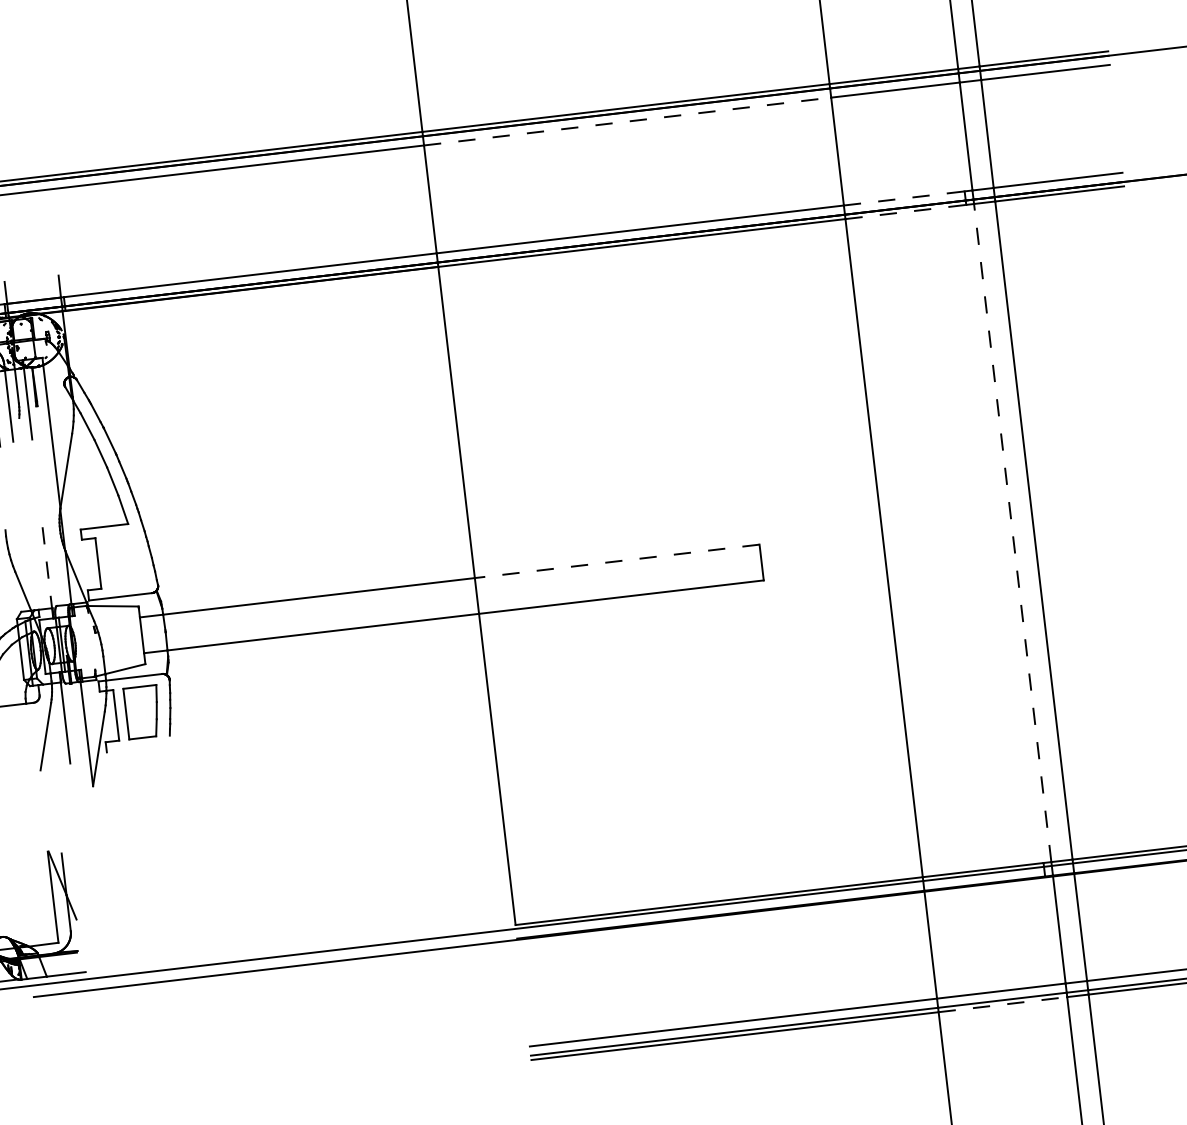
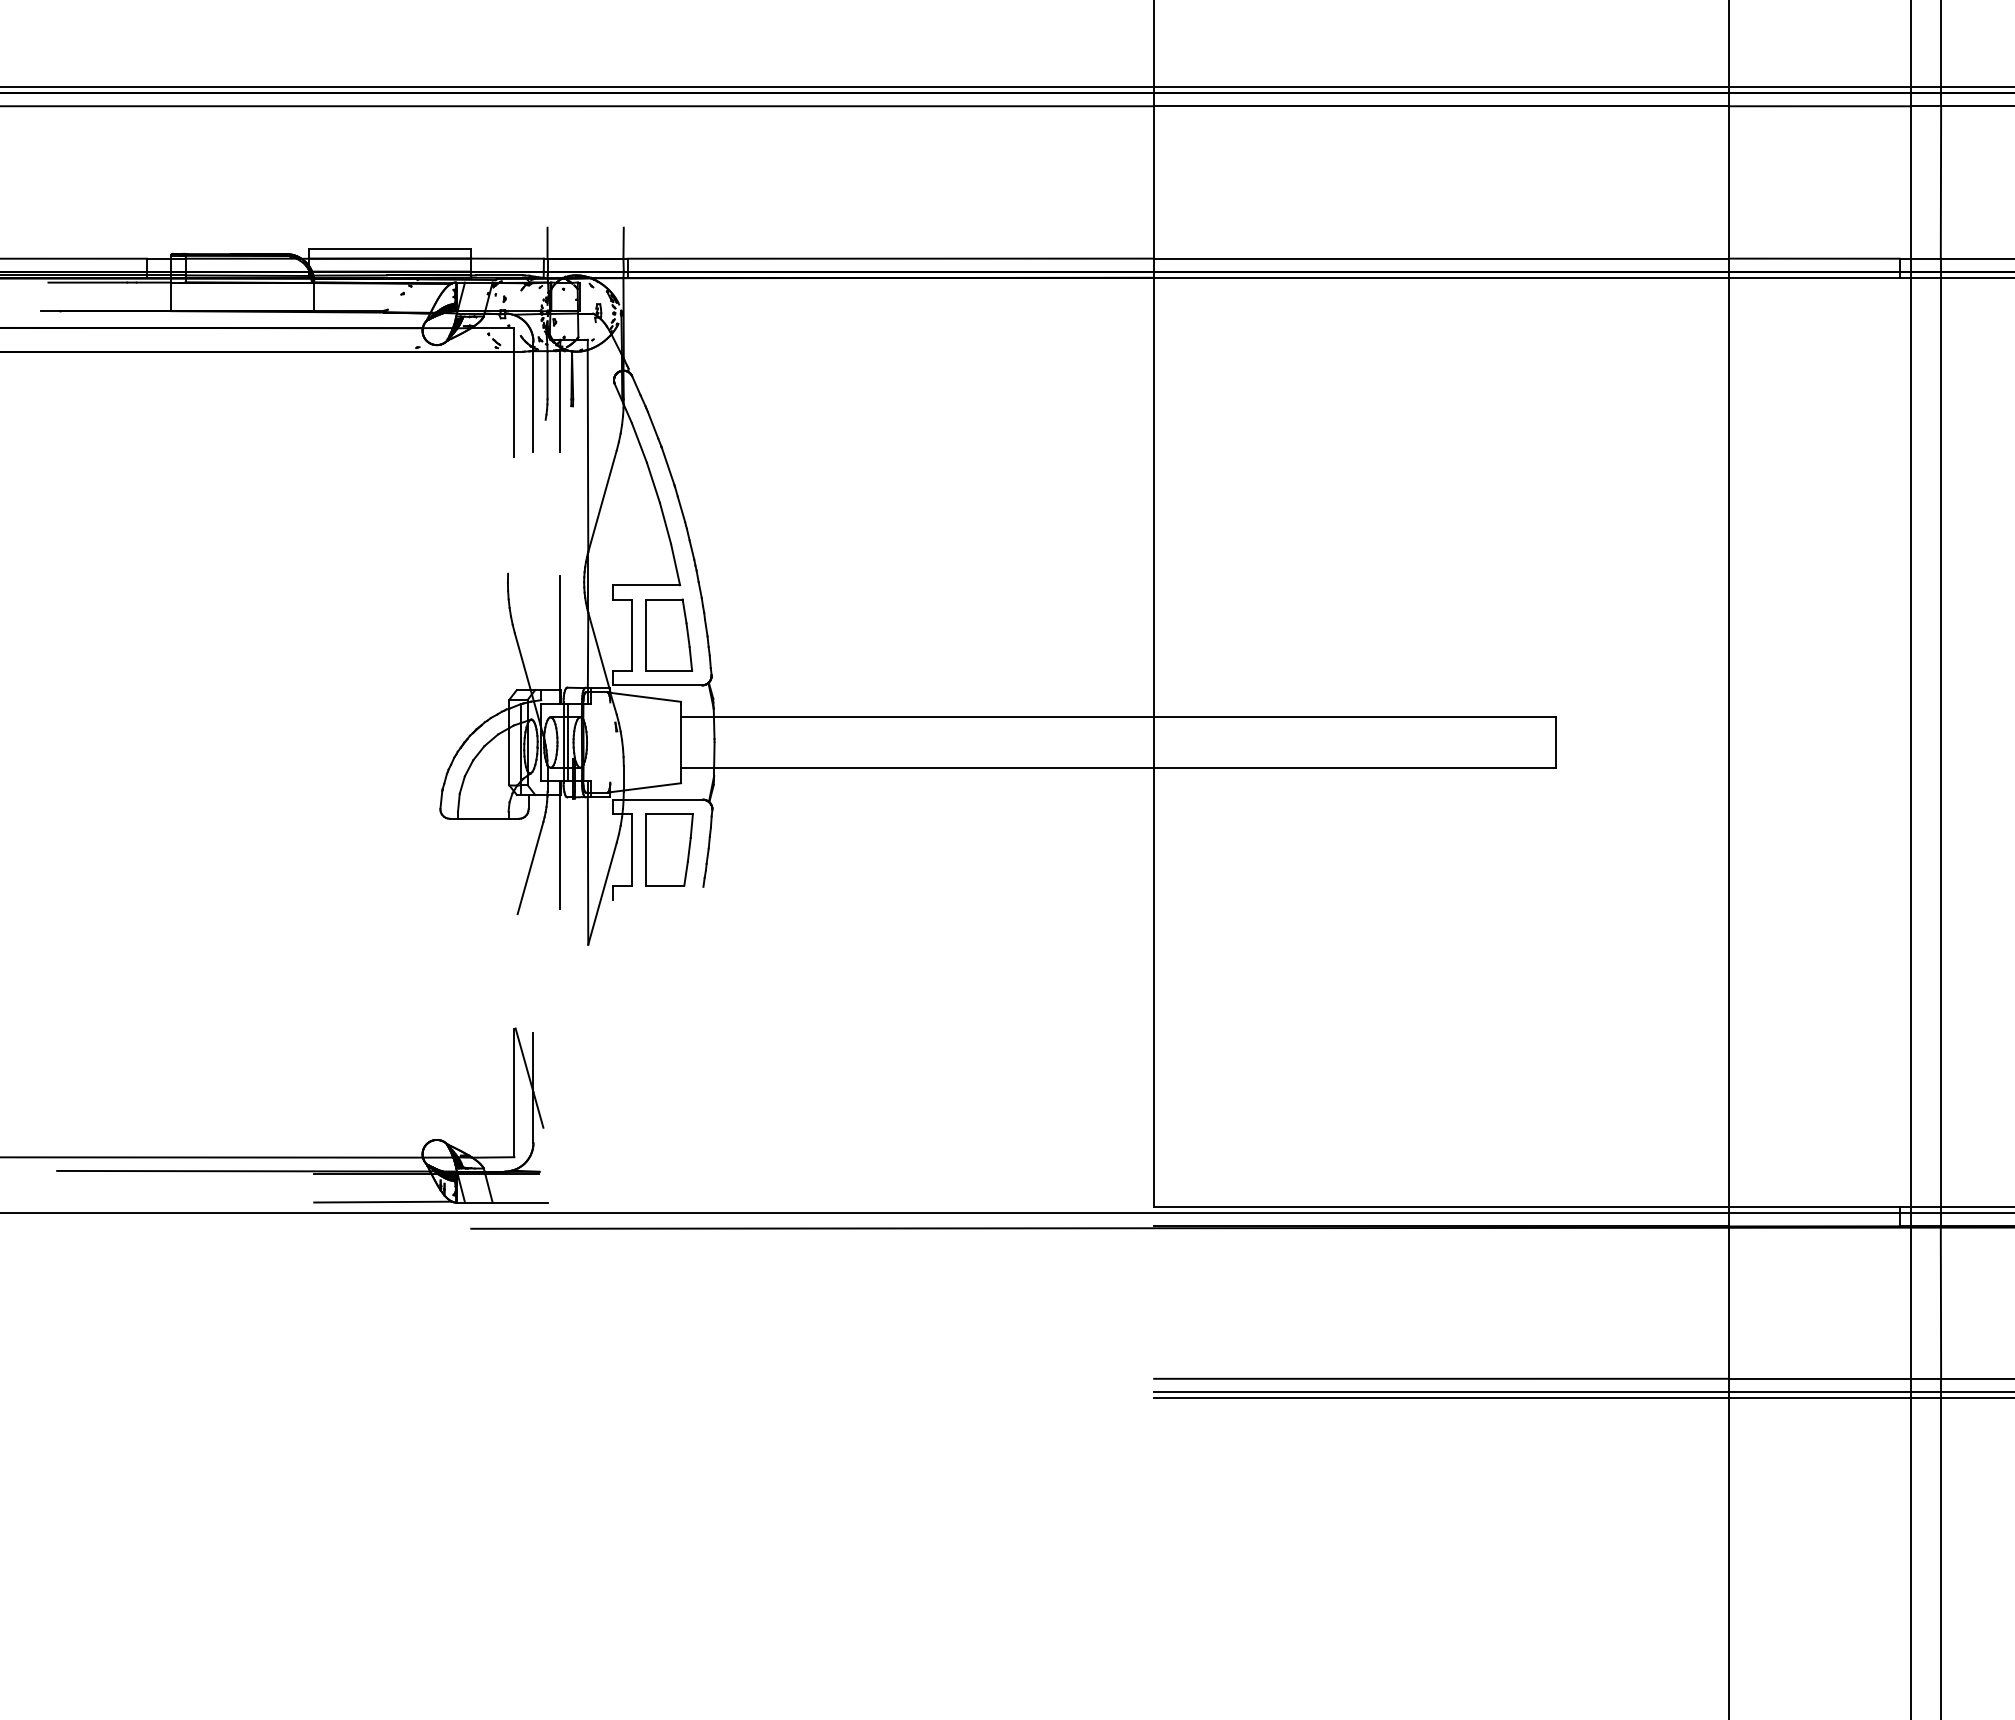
line: (627, 121) -> (1441, 106), dashed -> solid
line: (904, 198) -> (1815, 258), dashed -> solid
line: (906, 211) -> (1815, 277), dashed -> solid
line: (1012, 533) -> (1910, 742), dashed -> solid
part: (124, 559) -> (669, 634), added
line: (616, 561) -> (1354, 717), dashed -> solid
line: (47, 568) -> (560, 633), dashed -> solid
line: (1003, 1004) -> (1820, 1397), dashed -> solid

